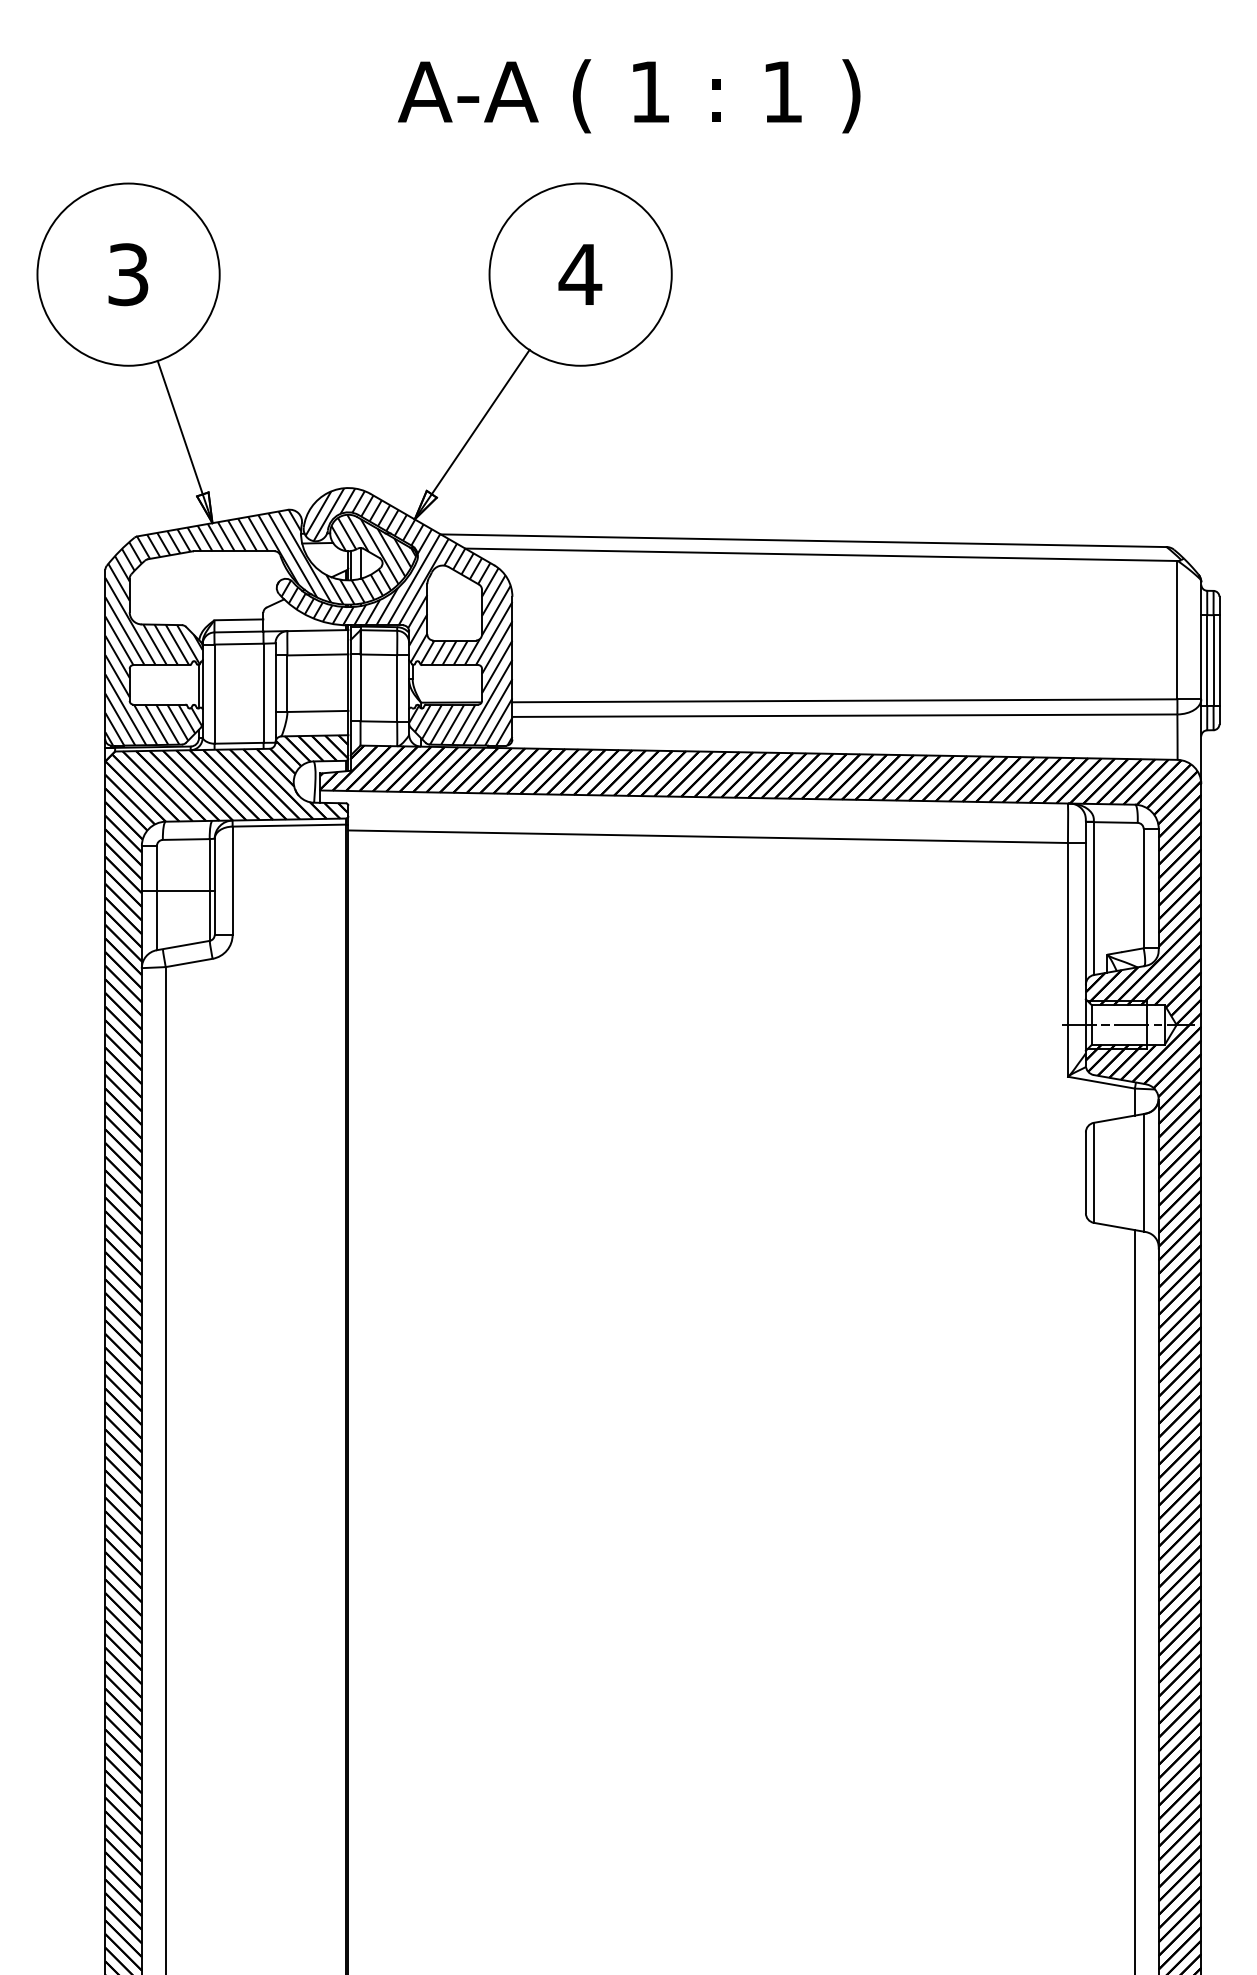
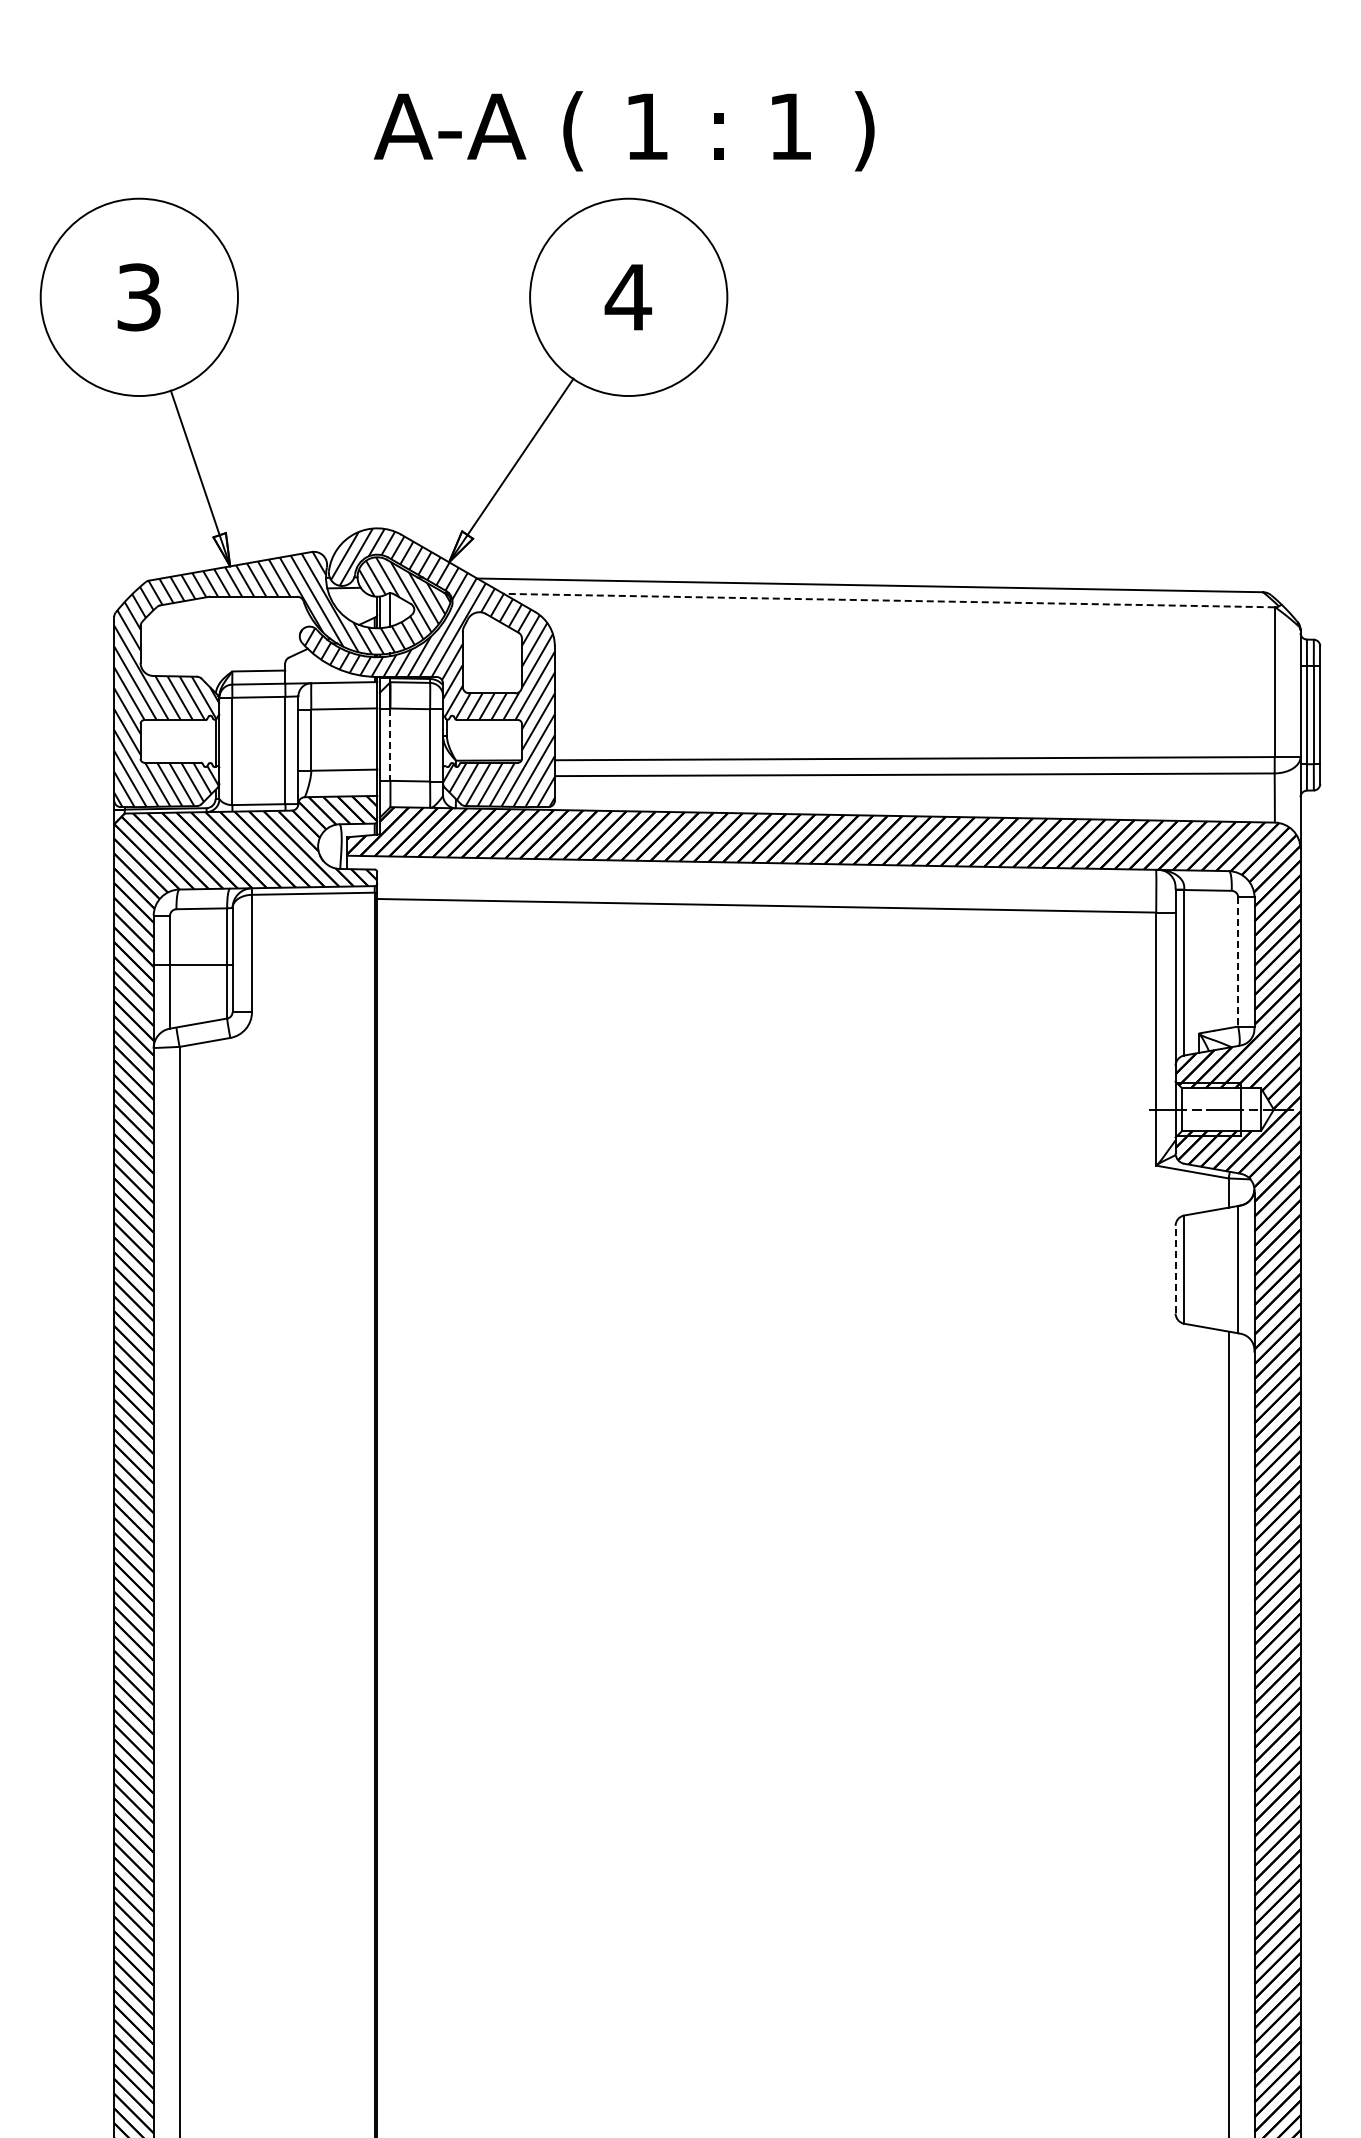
text: (628, 96) -> (623, 131), moved
line: (820, 554) -> (888, 600), solid -> dashed
line: (360, 688) -> (390, 745), solid -> dashed
line: (1143, 889) -> (1238, 962), solid -> dashed
line: (1085, 1172) -> (1175, 1269), solid -> dashed

